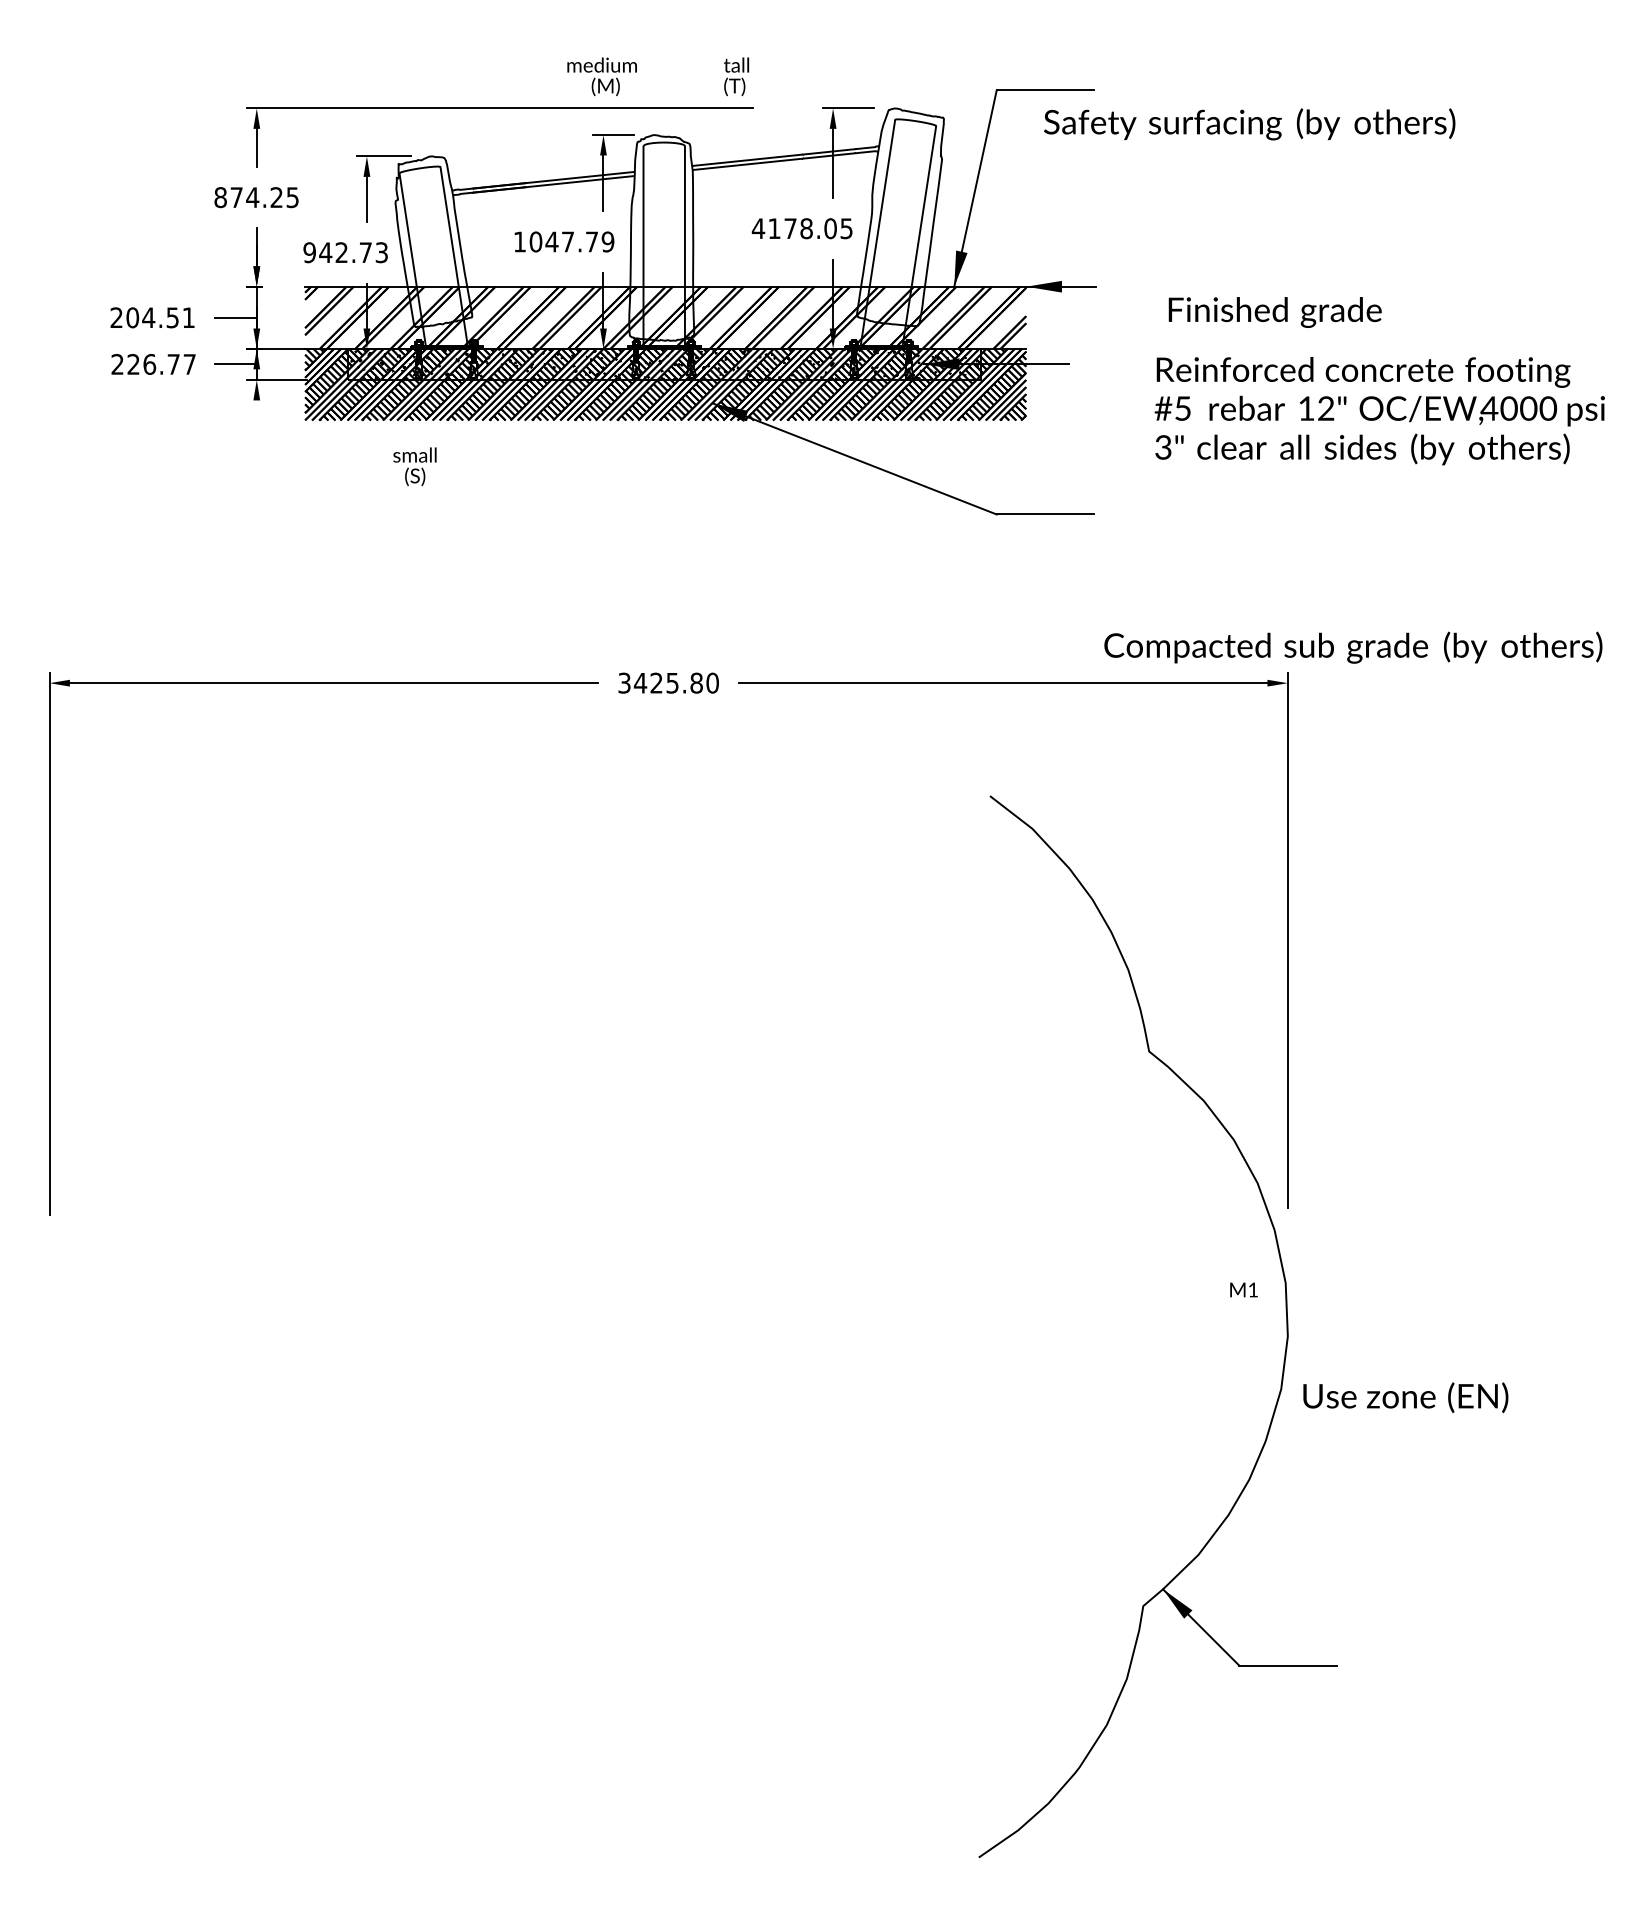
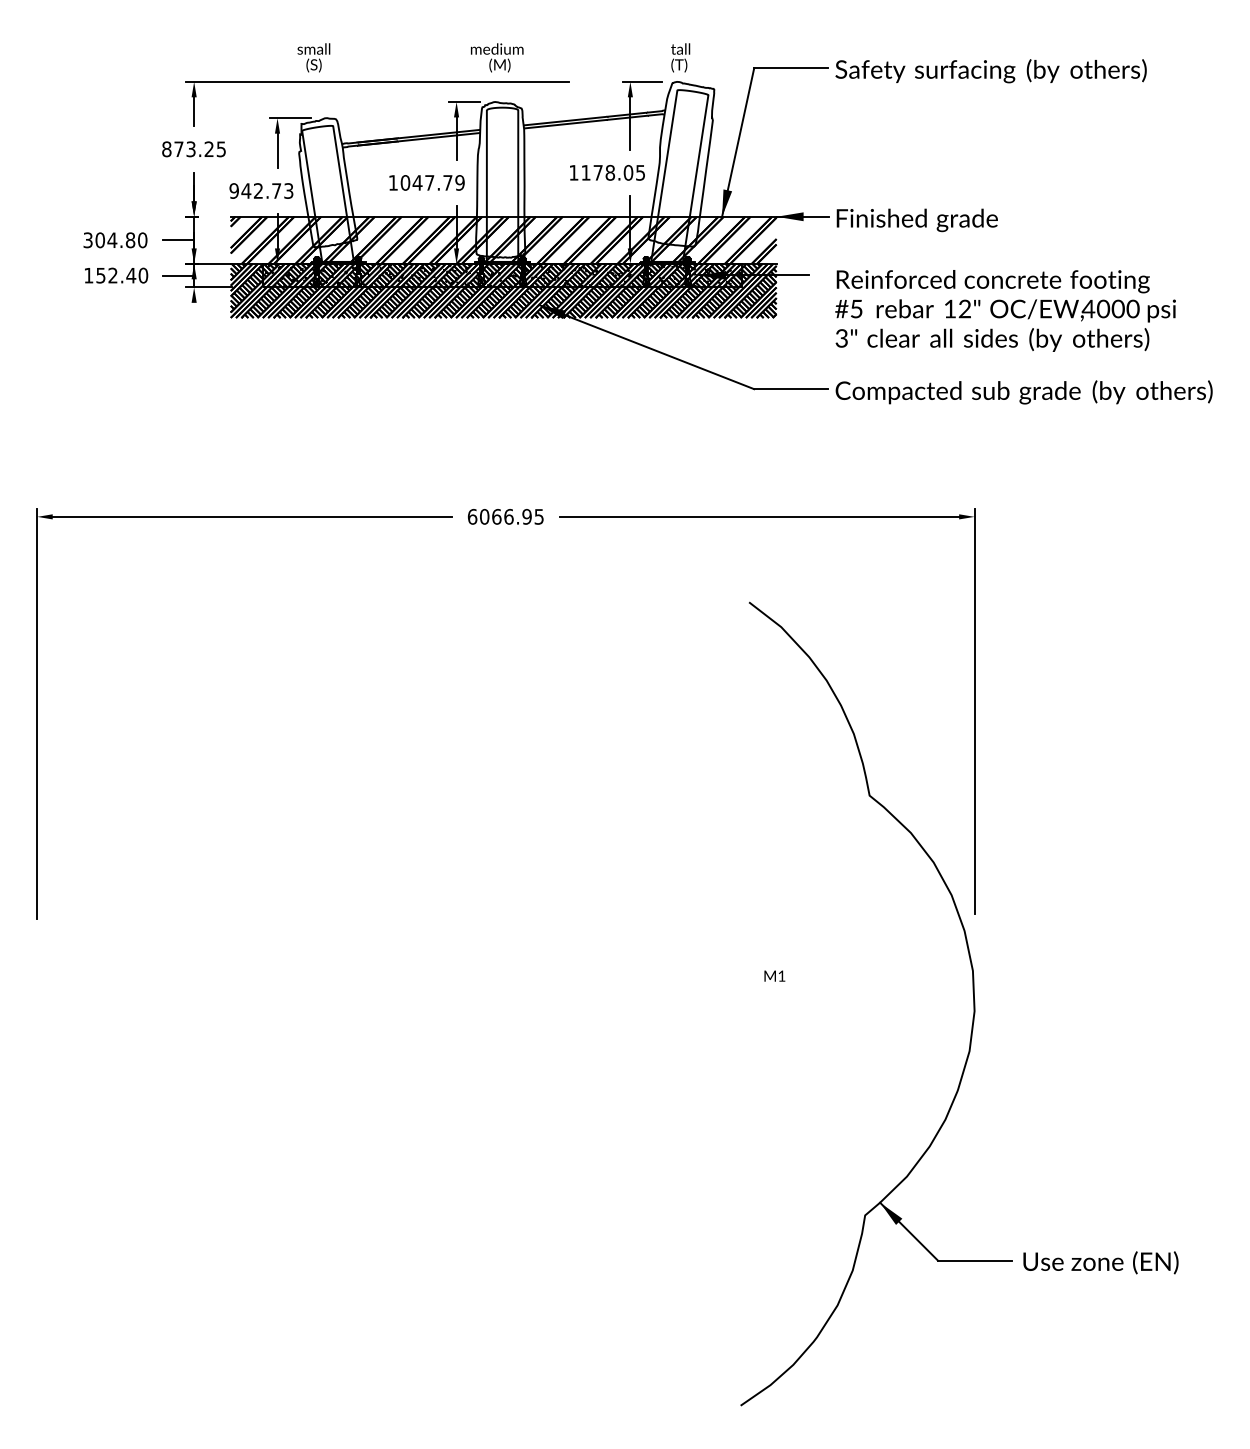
text: (601, 76) -> (496, 57), moved
text: (736, 76) -> (680, 57), moved
text: (1249, 124) -> (990, 71), moved
text: (252, 197) -> (190, 149), 874.25 -> 873.25
text: (758, 228) -> (573, 172), 4178.05 -> 1178.05
text: (1274, 312) -> (916, 220), moved
text: (152, 317) -> (115, 240), 204.51 -> 304.80
text: (153, 364) -> (115, 275), 226.77 -> 152.40
text: (1379, 411) -> (1005, 311), moved
text: (414, 466) -> (313, 57), moved
text: (1353, 647) -> (1024, 392), moved
text: (668, 682) -> (505, 516), 3425.80 -> 6066.95
text: (1243, 1289) -> (774, 975), moved
text: (1405, 1397) -> (1100, 1262), moved

